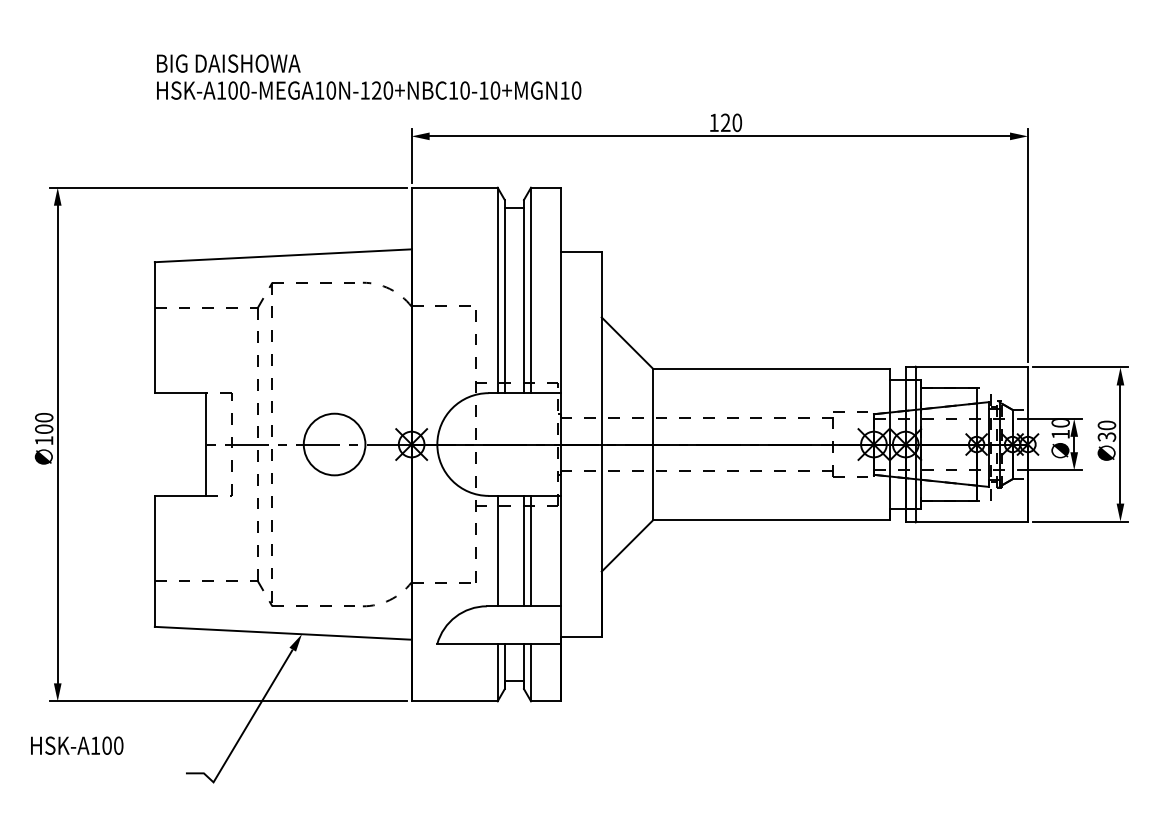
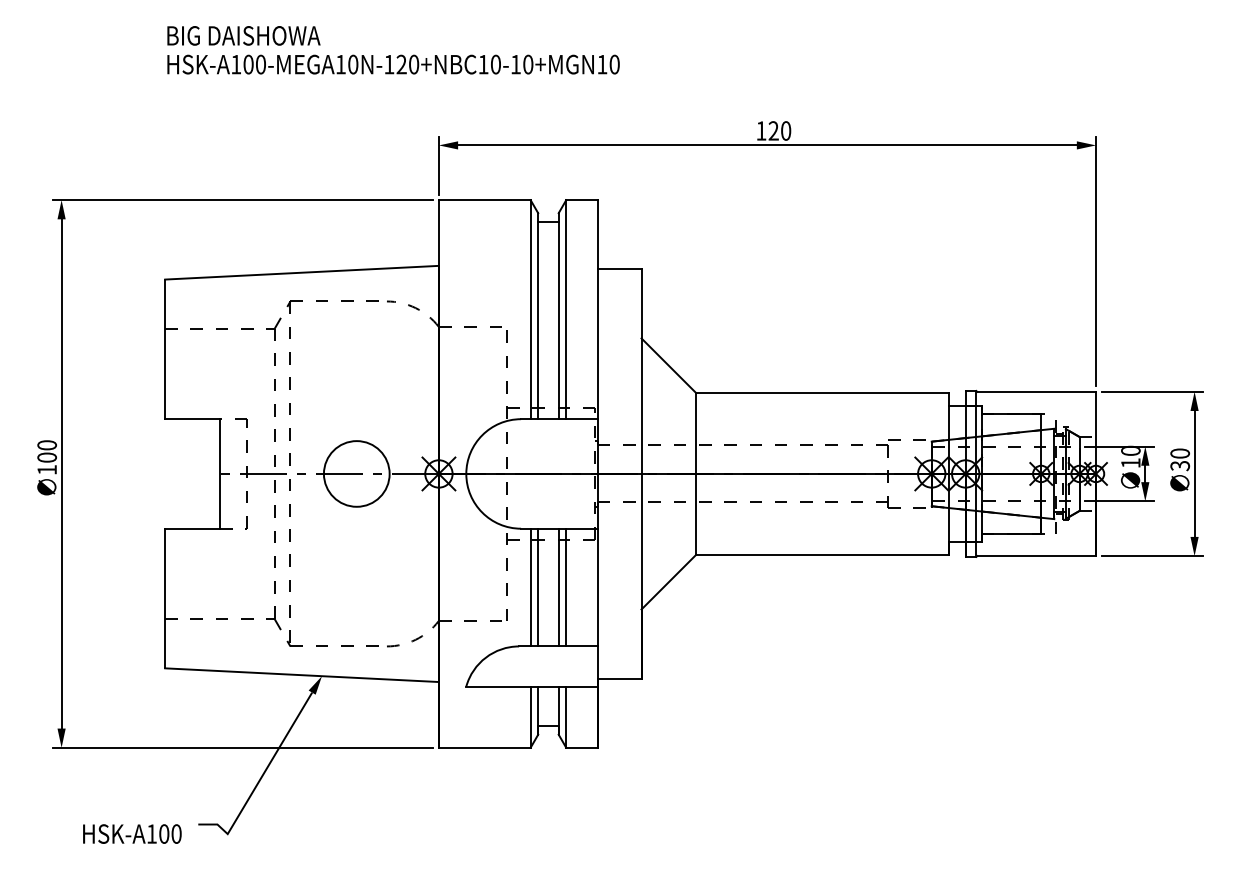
text: (369, 77) -> (393, 50), moved
line: (505, 551) -> (538, 587), added
text: (77, 745) -> (132, 833), moved

